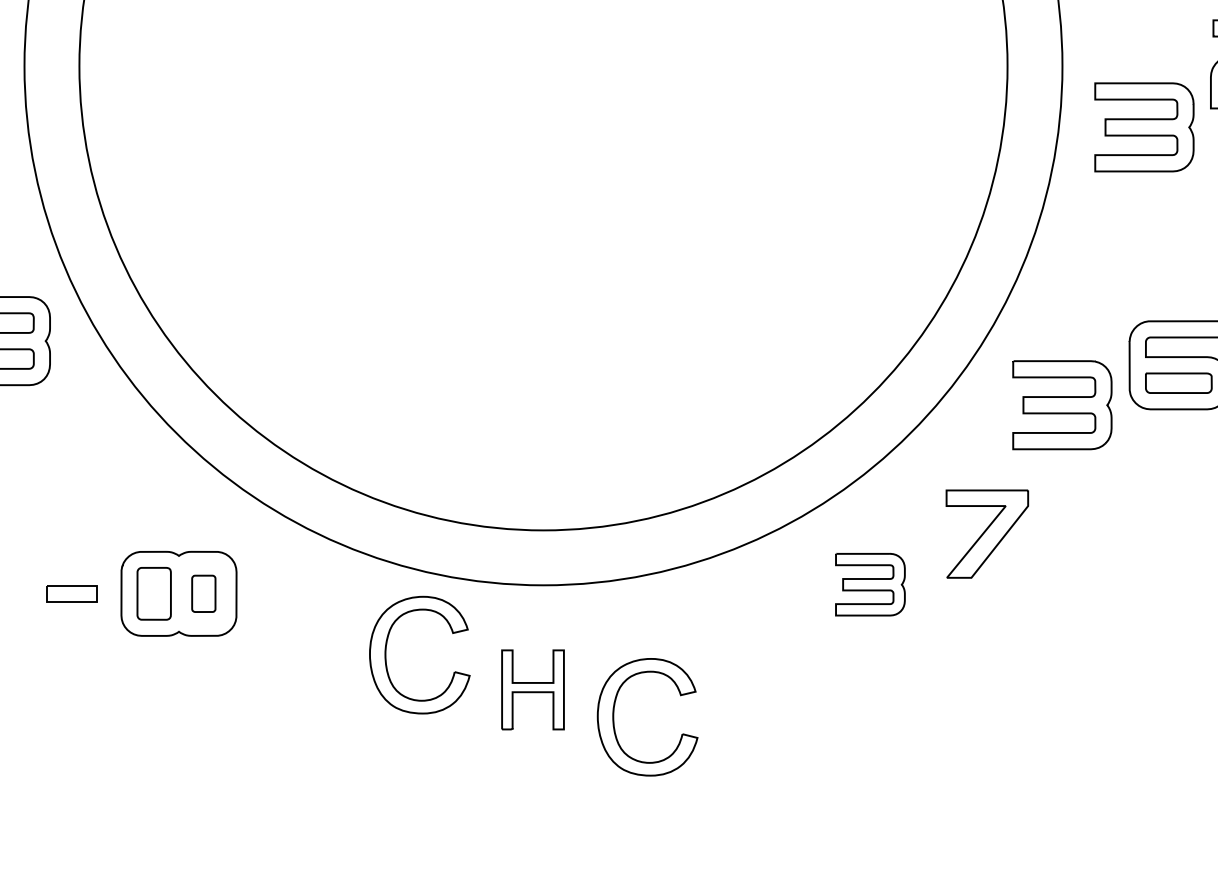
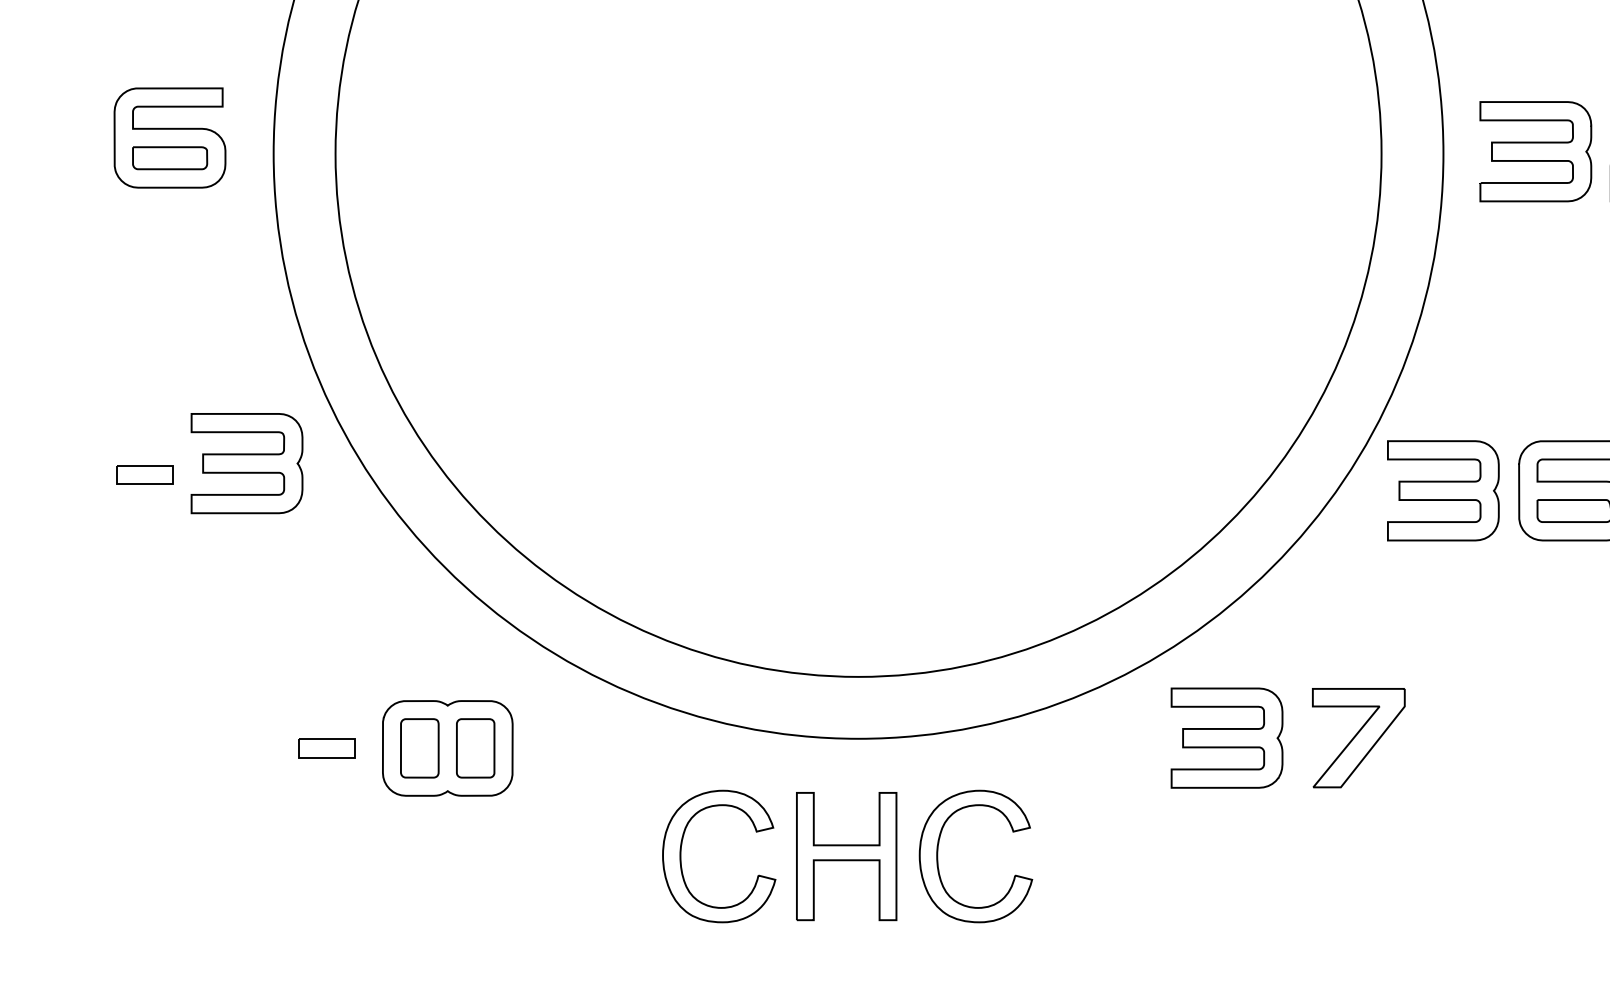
part: (1144, 127) -> (1535, 151), moved
part: (1062, 404) -> (1443, 490), moved
part: (987, 534) -> (1358, 738), moved
part: (869, 584) -> (1226, 737), size x1.43
part: (203, 593) -> (475, 748), size x1.43
part: (386, 655) -> (681, 856), moved
part: (532, 689) -> (846, 856), size x1.43
part: (614, 717) -> (938, 856), moved

